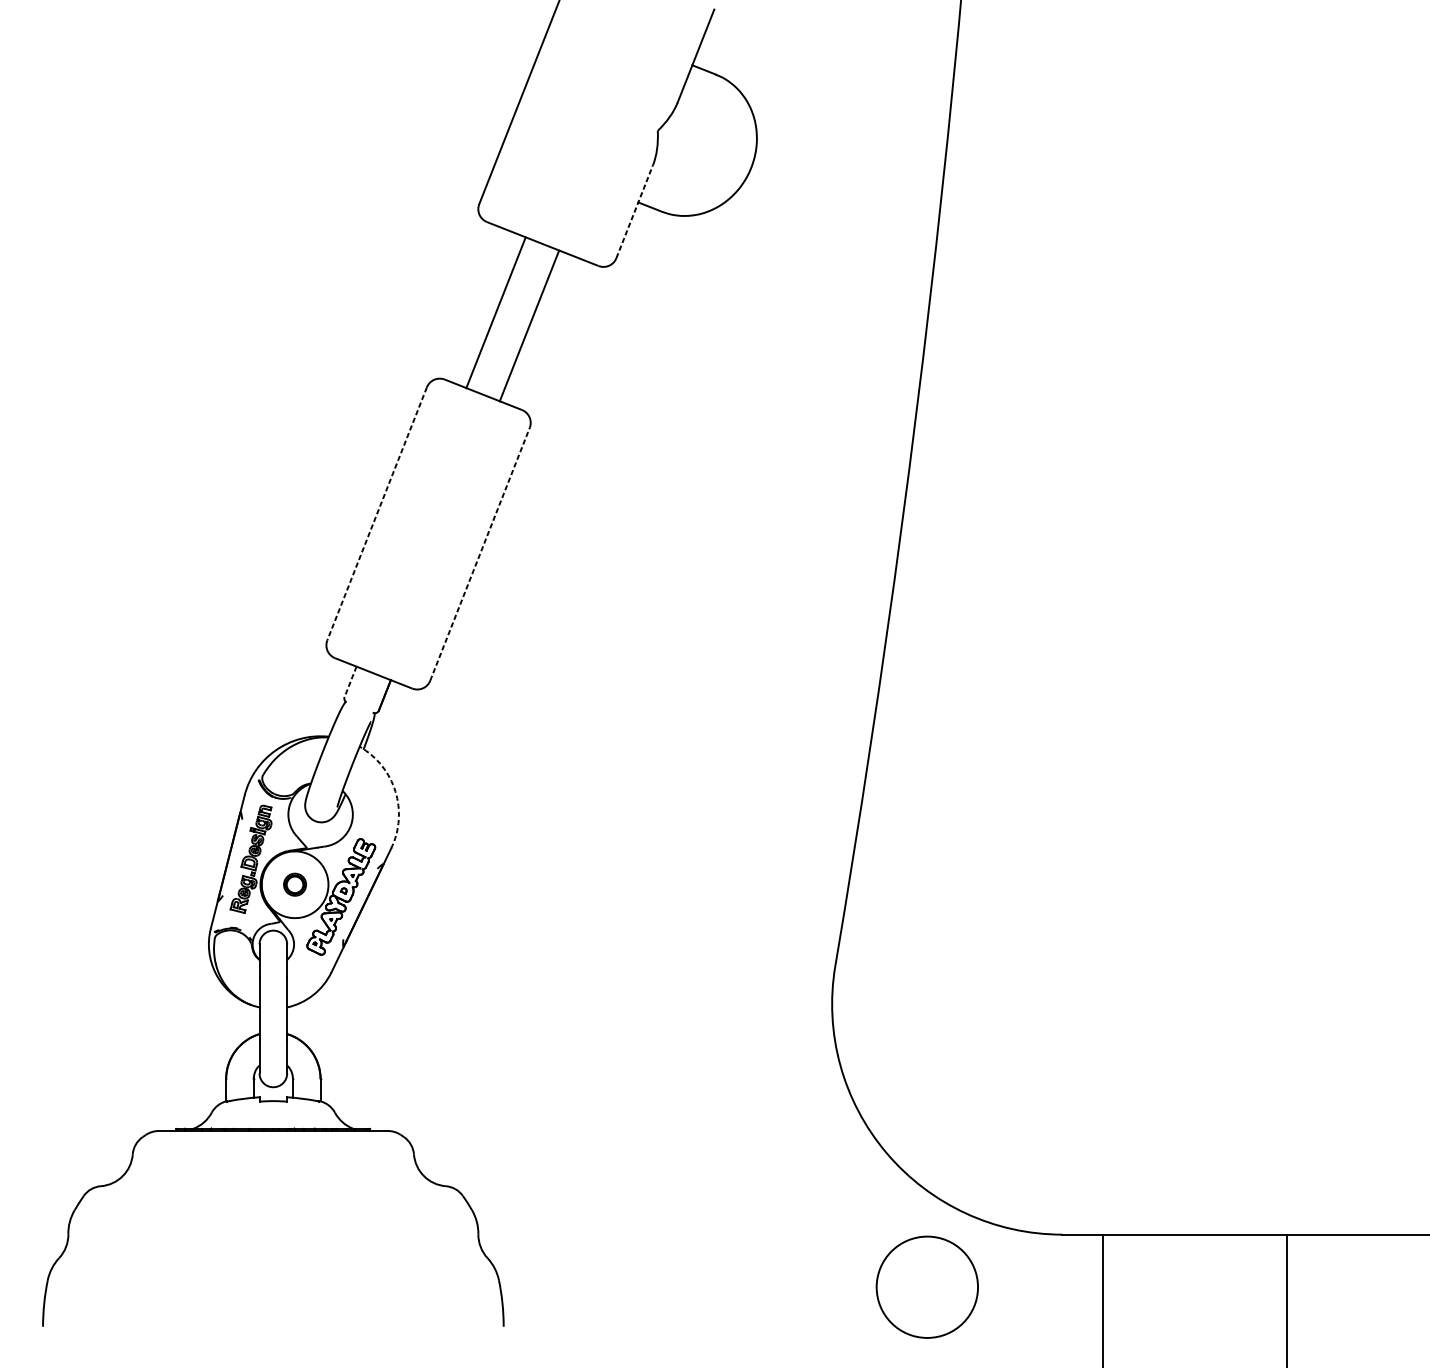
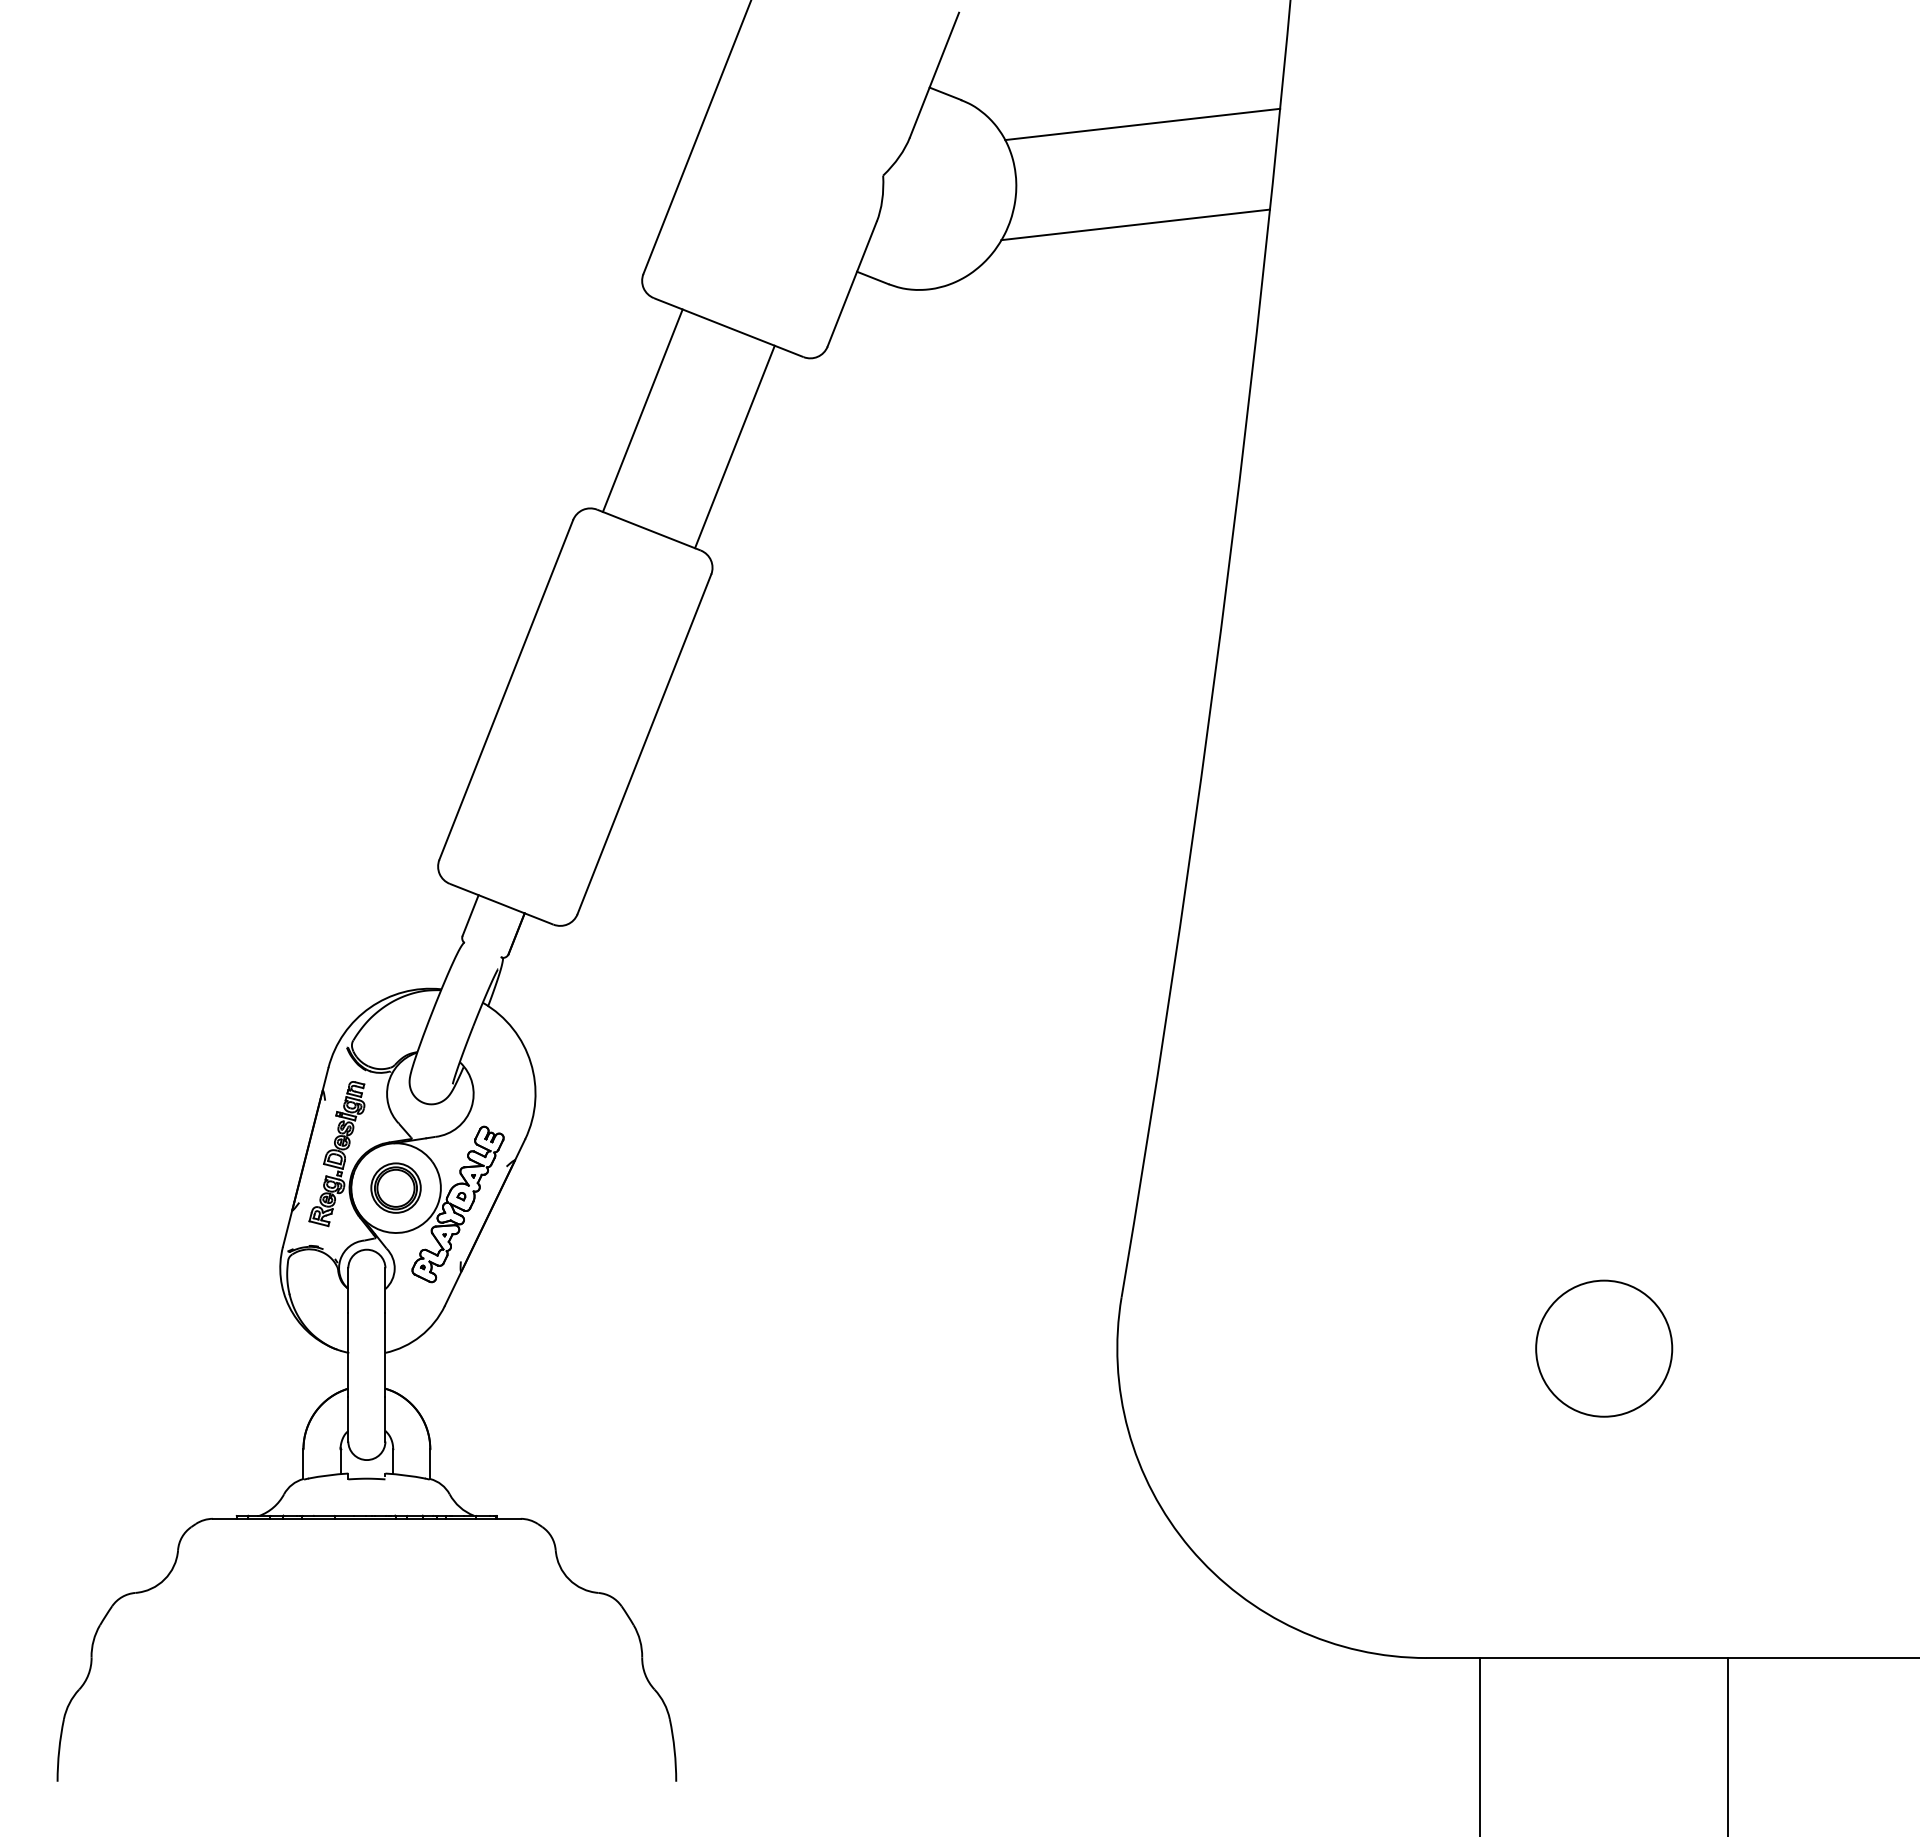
line: (850, 92) -> (1142, 124), added
line: (845, 167) -> (1135, 224), added
line: (634, 211) -> (852, 283), dashed -> solid
line: (495, 312) -> (734, 446), moved
line: (529, 325) -> (642, 410), moved
line: (377, 514) -> (506, 690), dashed -> solid
line: (480, 553) -> (644, 743), dashed -> solid
line: (350, 681) -> (470, 915), dashed -> solid
arc: (395, 791) -> (530, 1062), dashed -> solid
part: (294, 884) -> (395, 1187), size x1.67
circle: (927, 1287) -> (1604, 1348), moved

